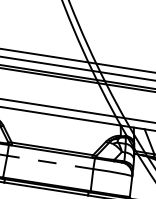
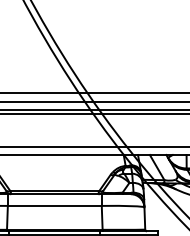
line: (50, 161) -> (54, 205), dashed -> solid

